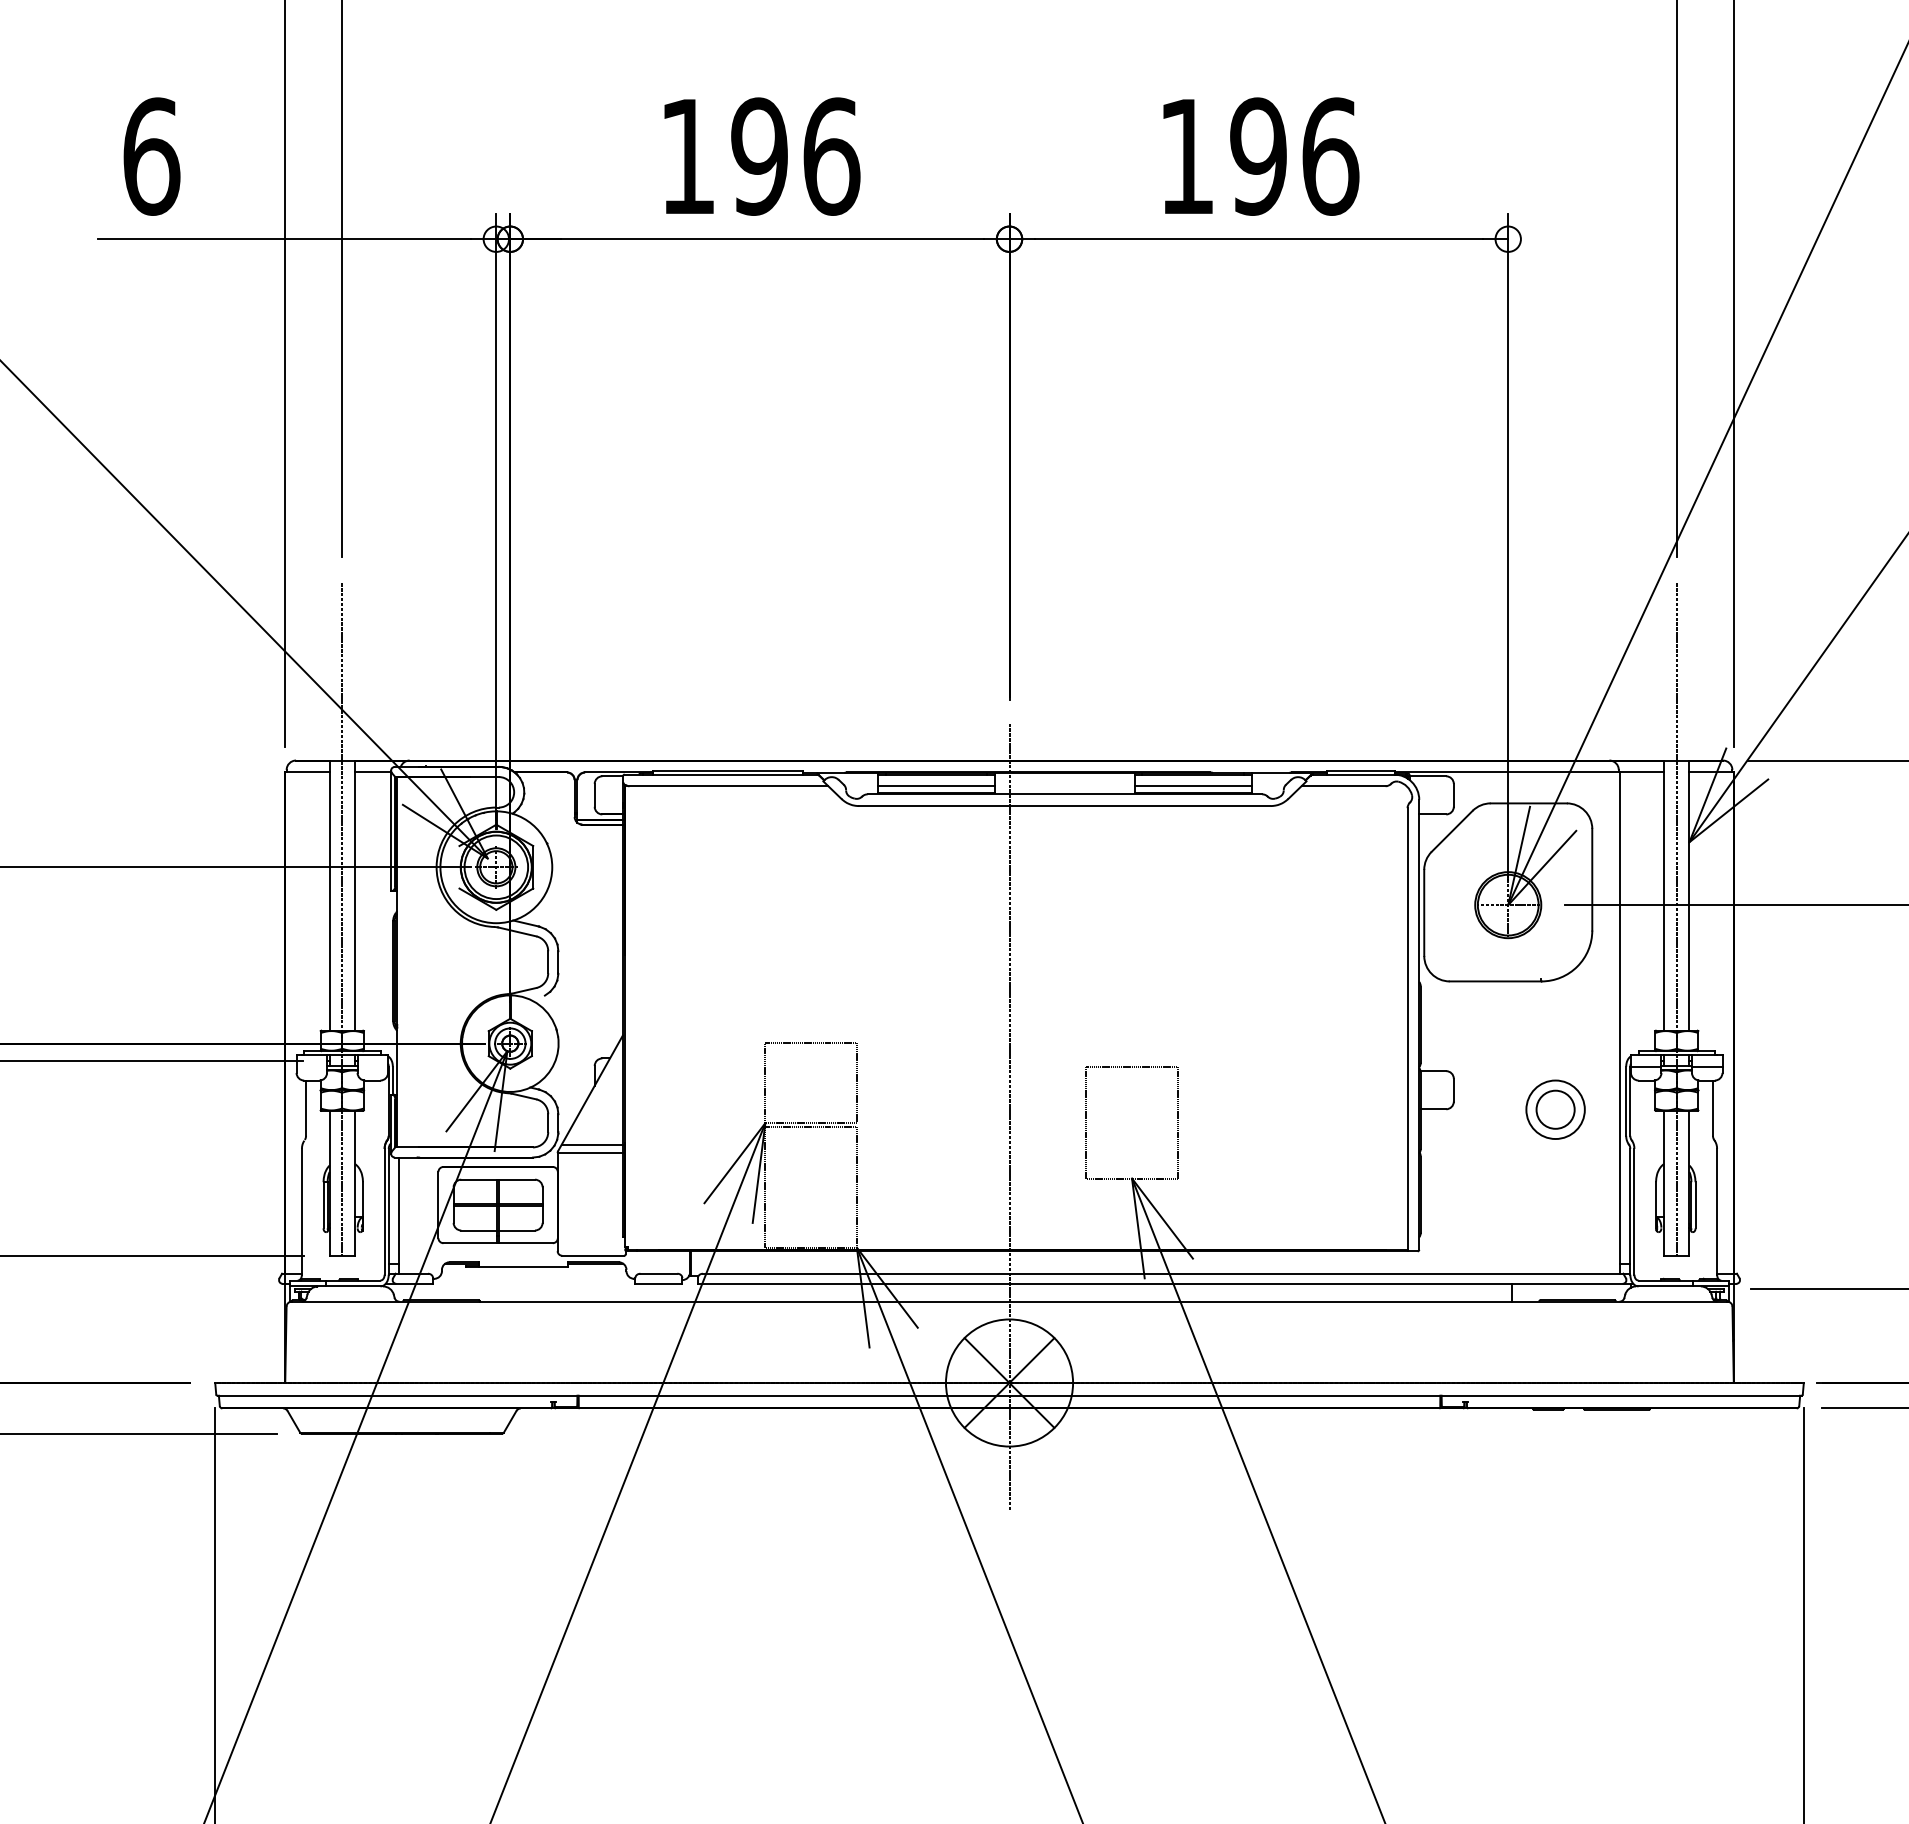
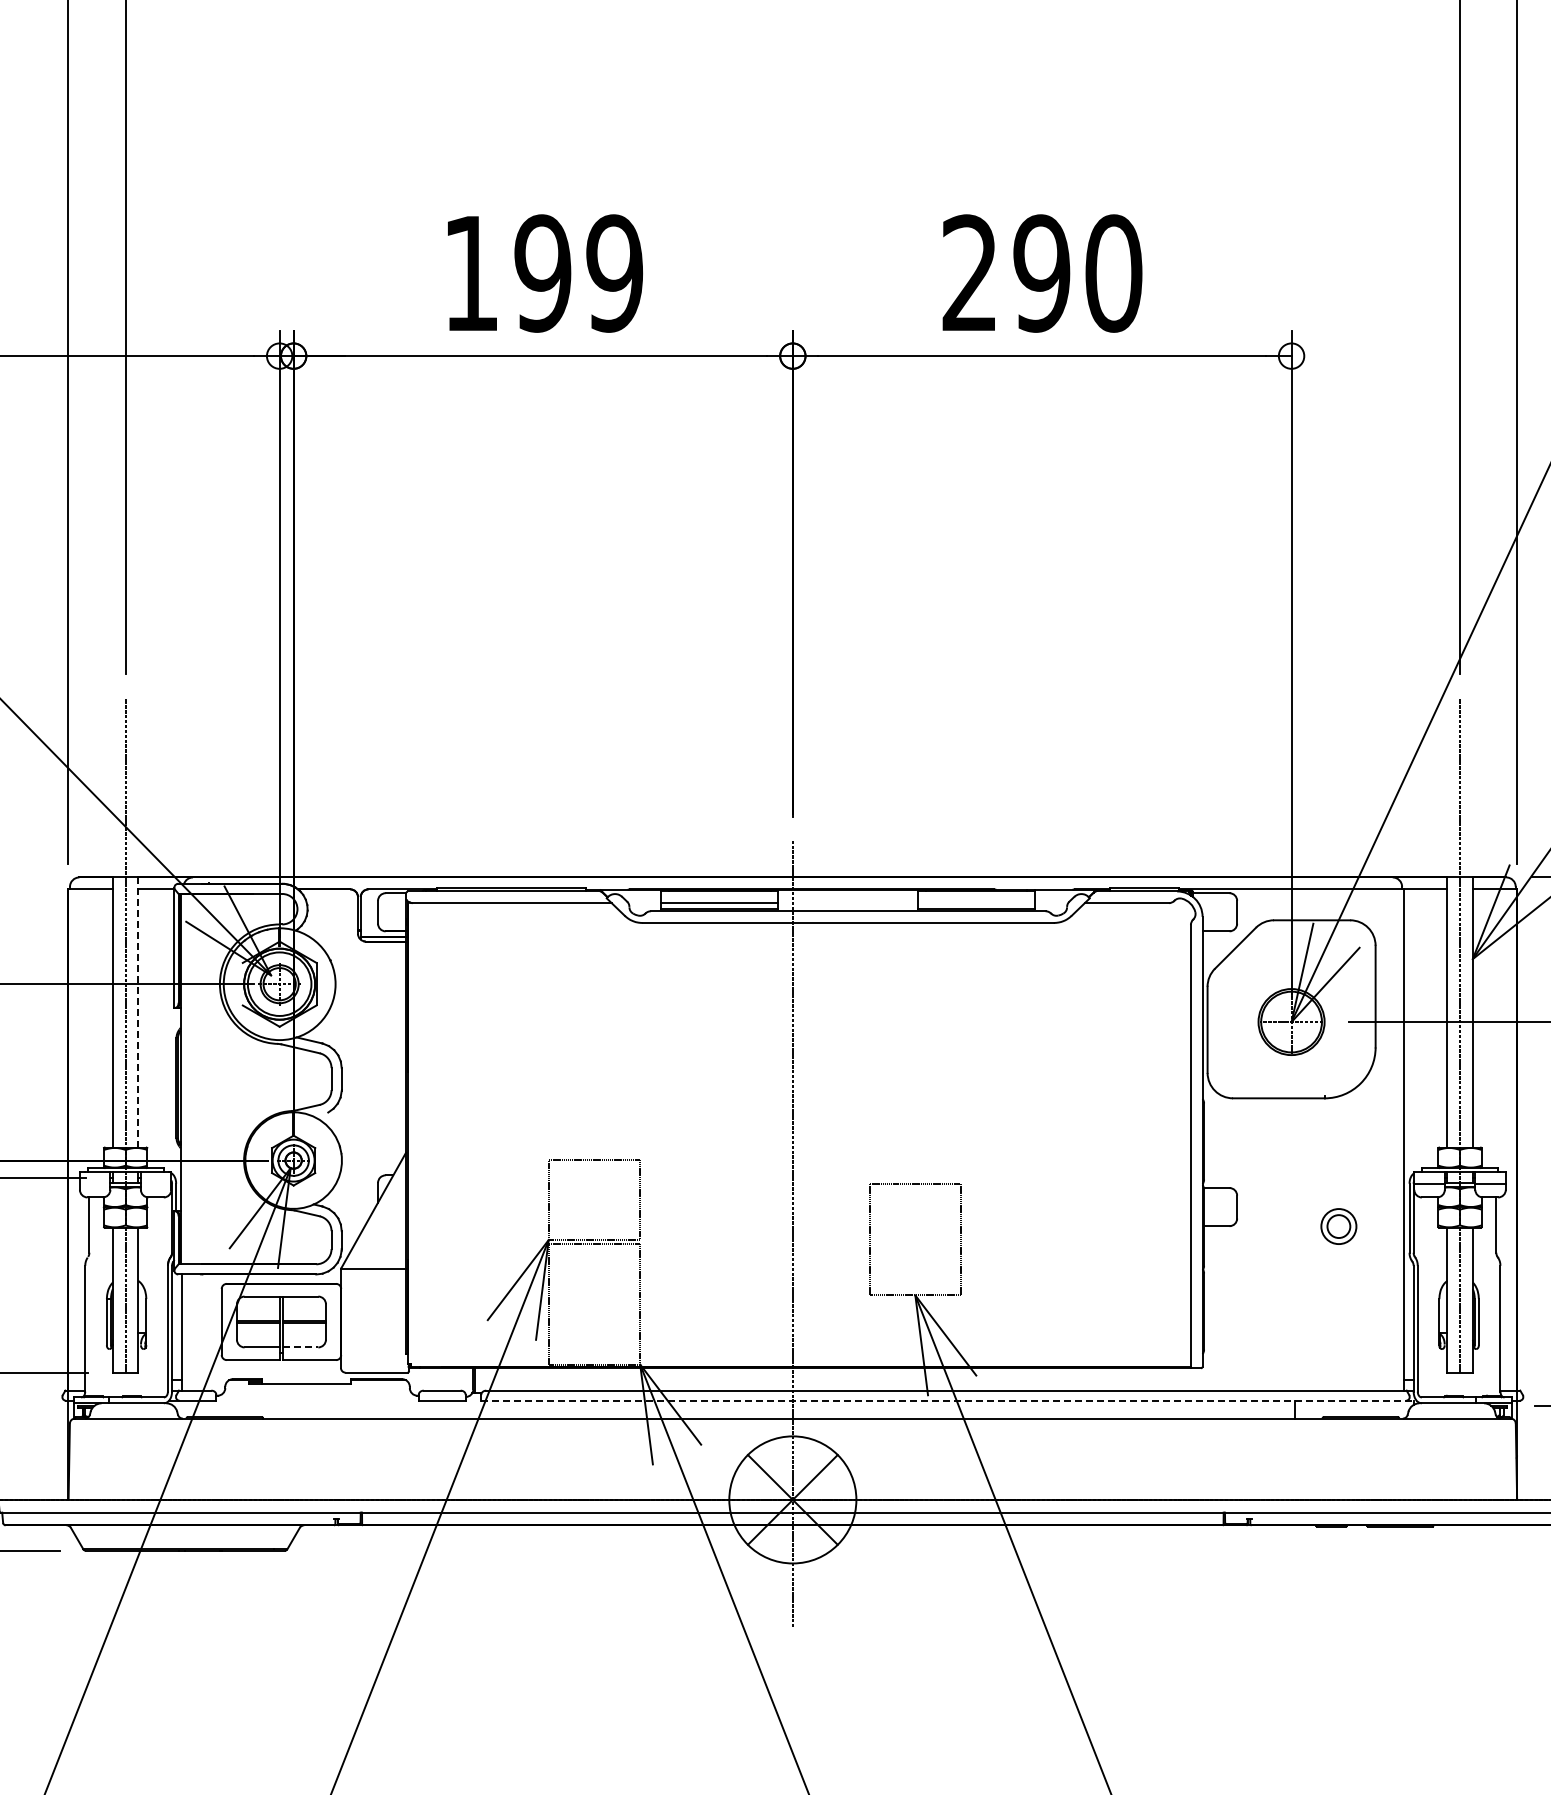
text: (831, 156) -> (614, 273), 196 -> 199
text: (1259, 156) -> (1042, 273), 196 -> 290
line: (1192, 786) -> (975, 903), removed
line: (355, 896) -> (138, 1013), solid -> dashed
part: (1555, 1109) -> (1338, 1226), size x0.6
line: (592, 1144) -> (375, 1261), removed
line: (517, 1230) -> (300, 1347), solid -> dashed
line: (1165, 1283) -> (948, 1400), solid -> dashed

